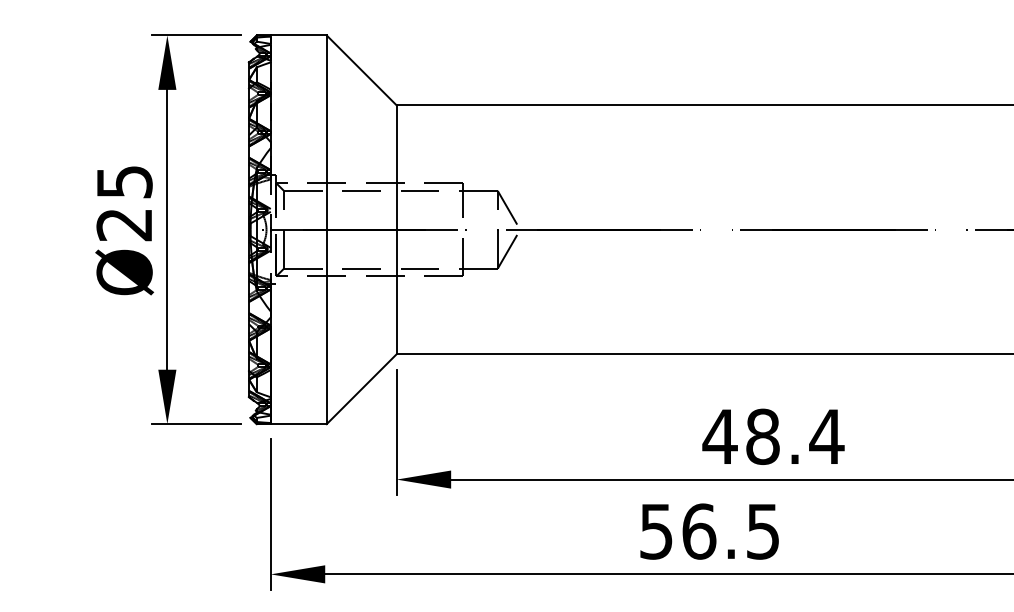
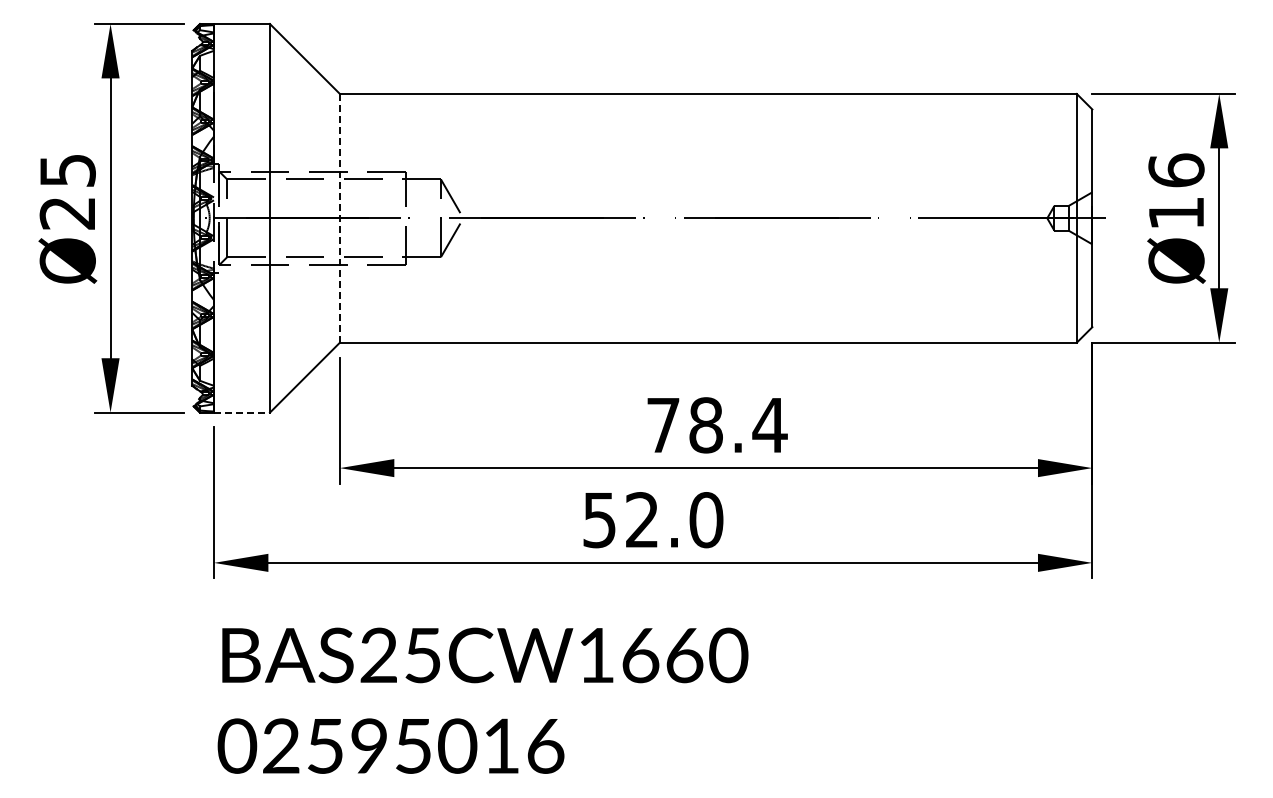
line: (396, 228) -> (339, 217), solid -> dashed
line: (298, 423) -> (241, 412), solid -> dashed
text: (720, 436) -> (663, 425), 48.4 -> 78.4
text: (731, 531) -> (674, 520), 56.5 -> 52.0

